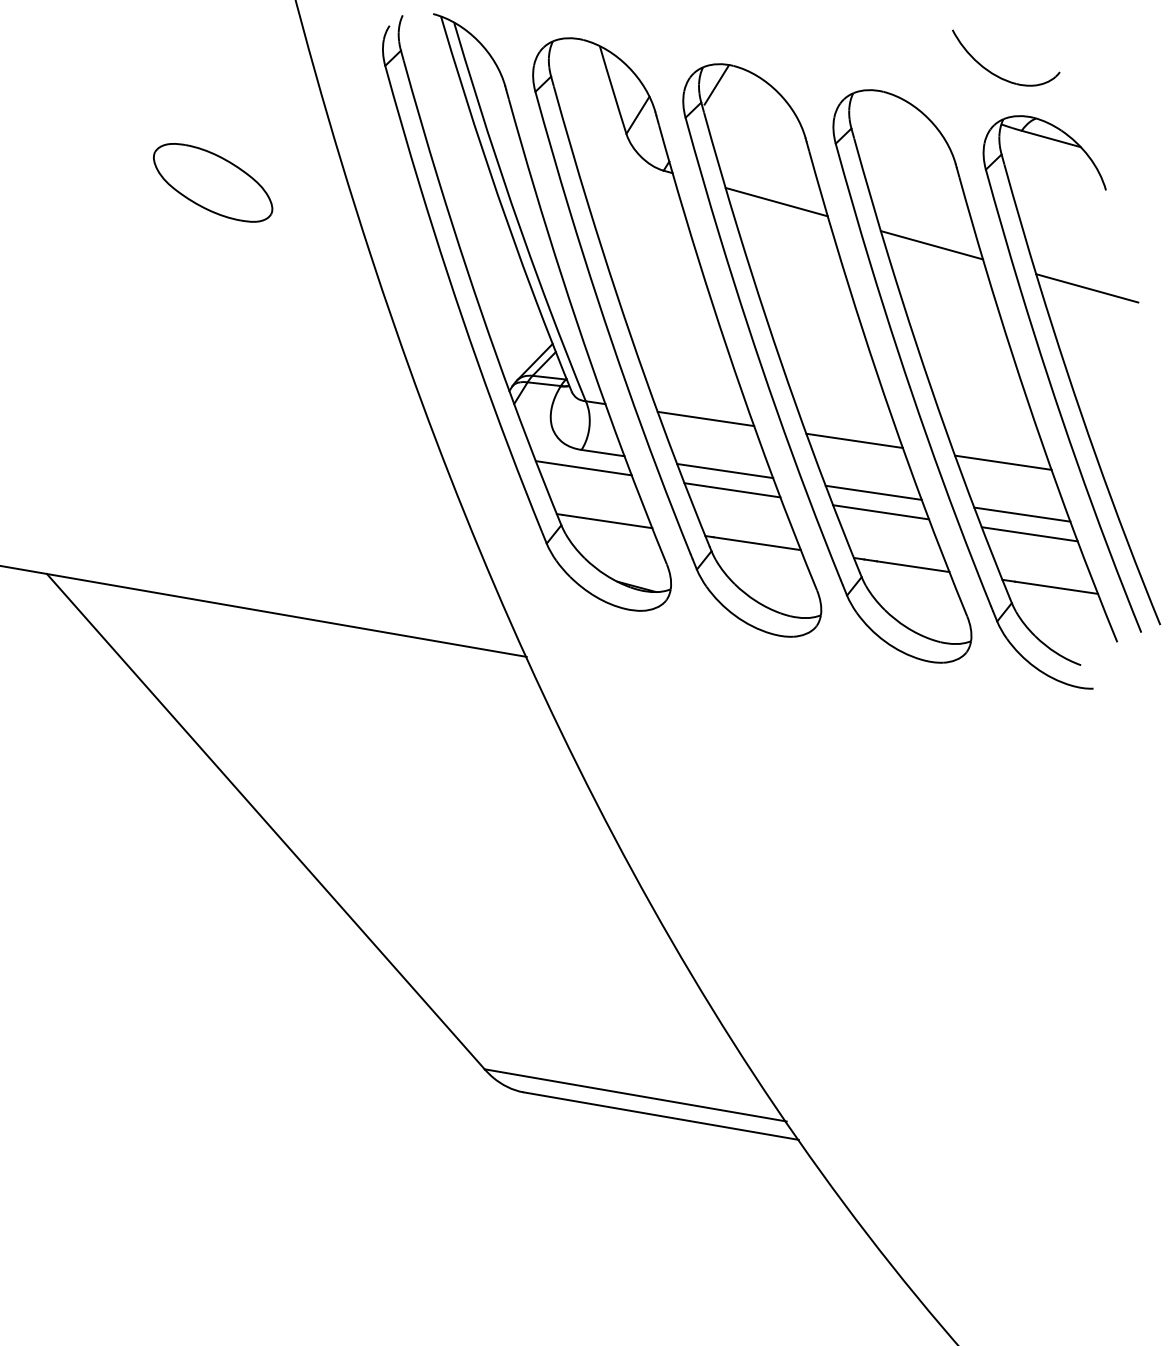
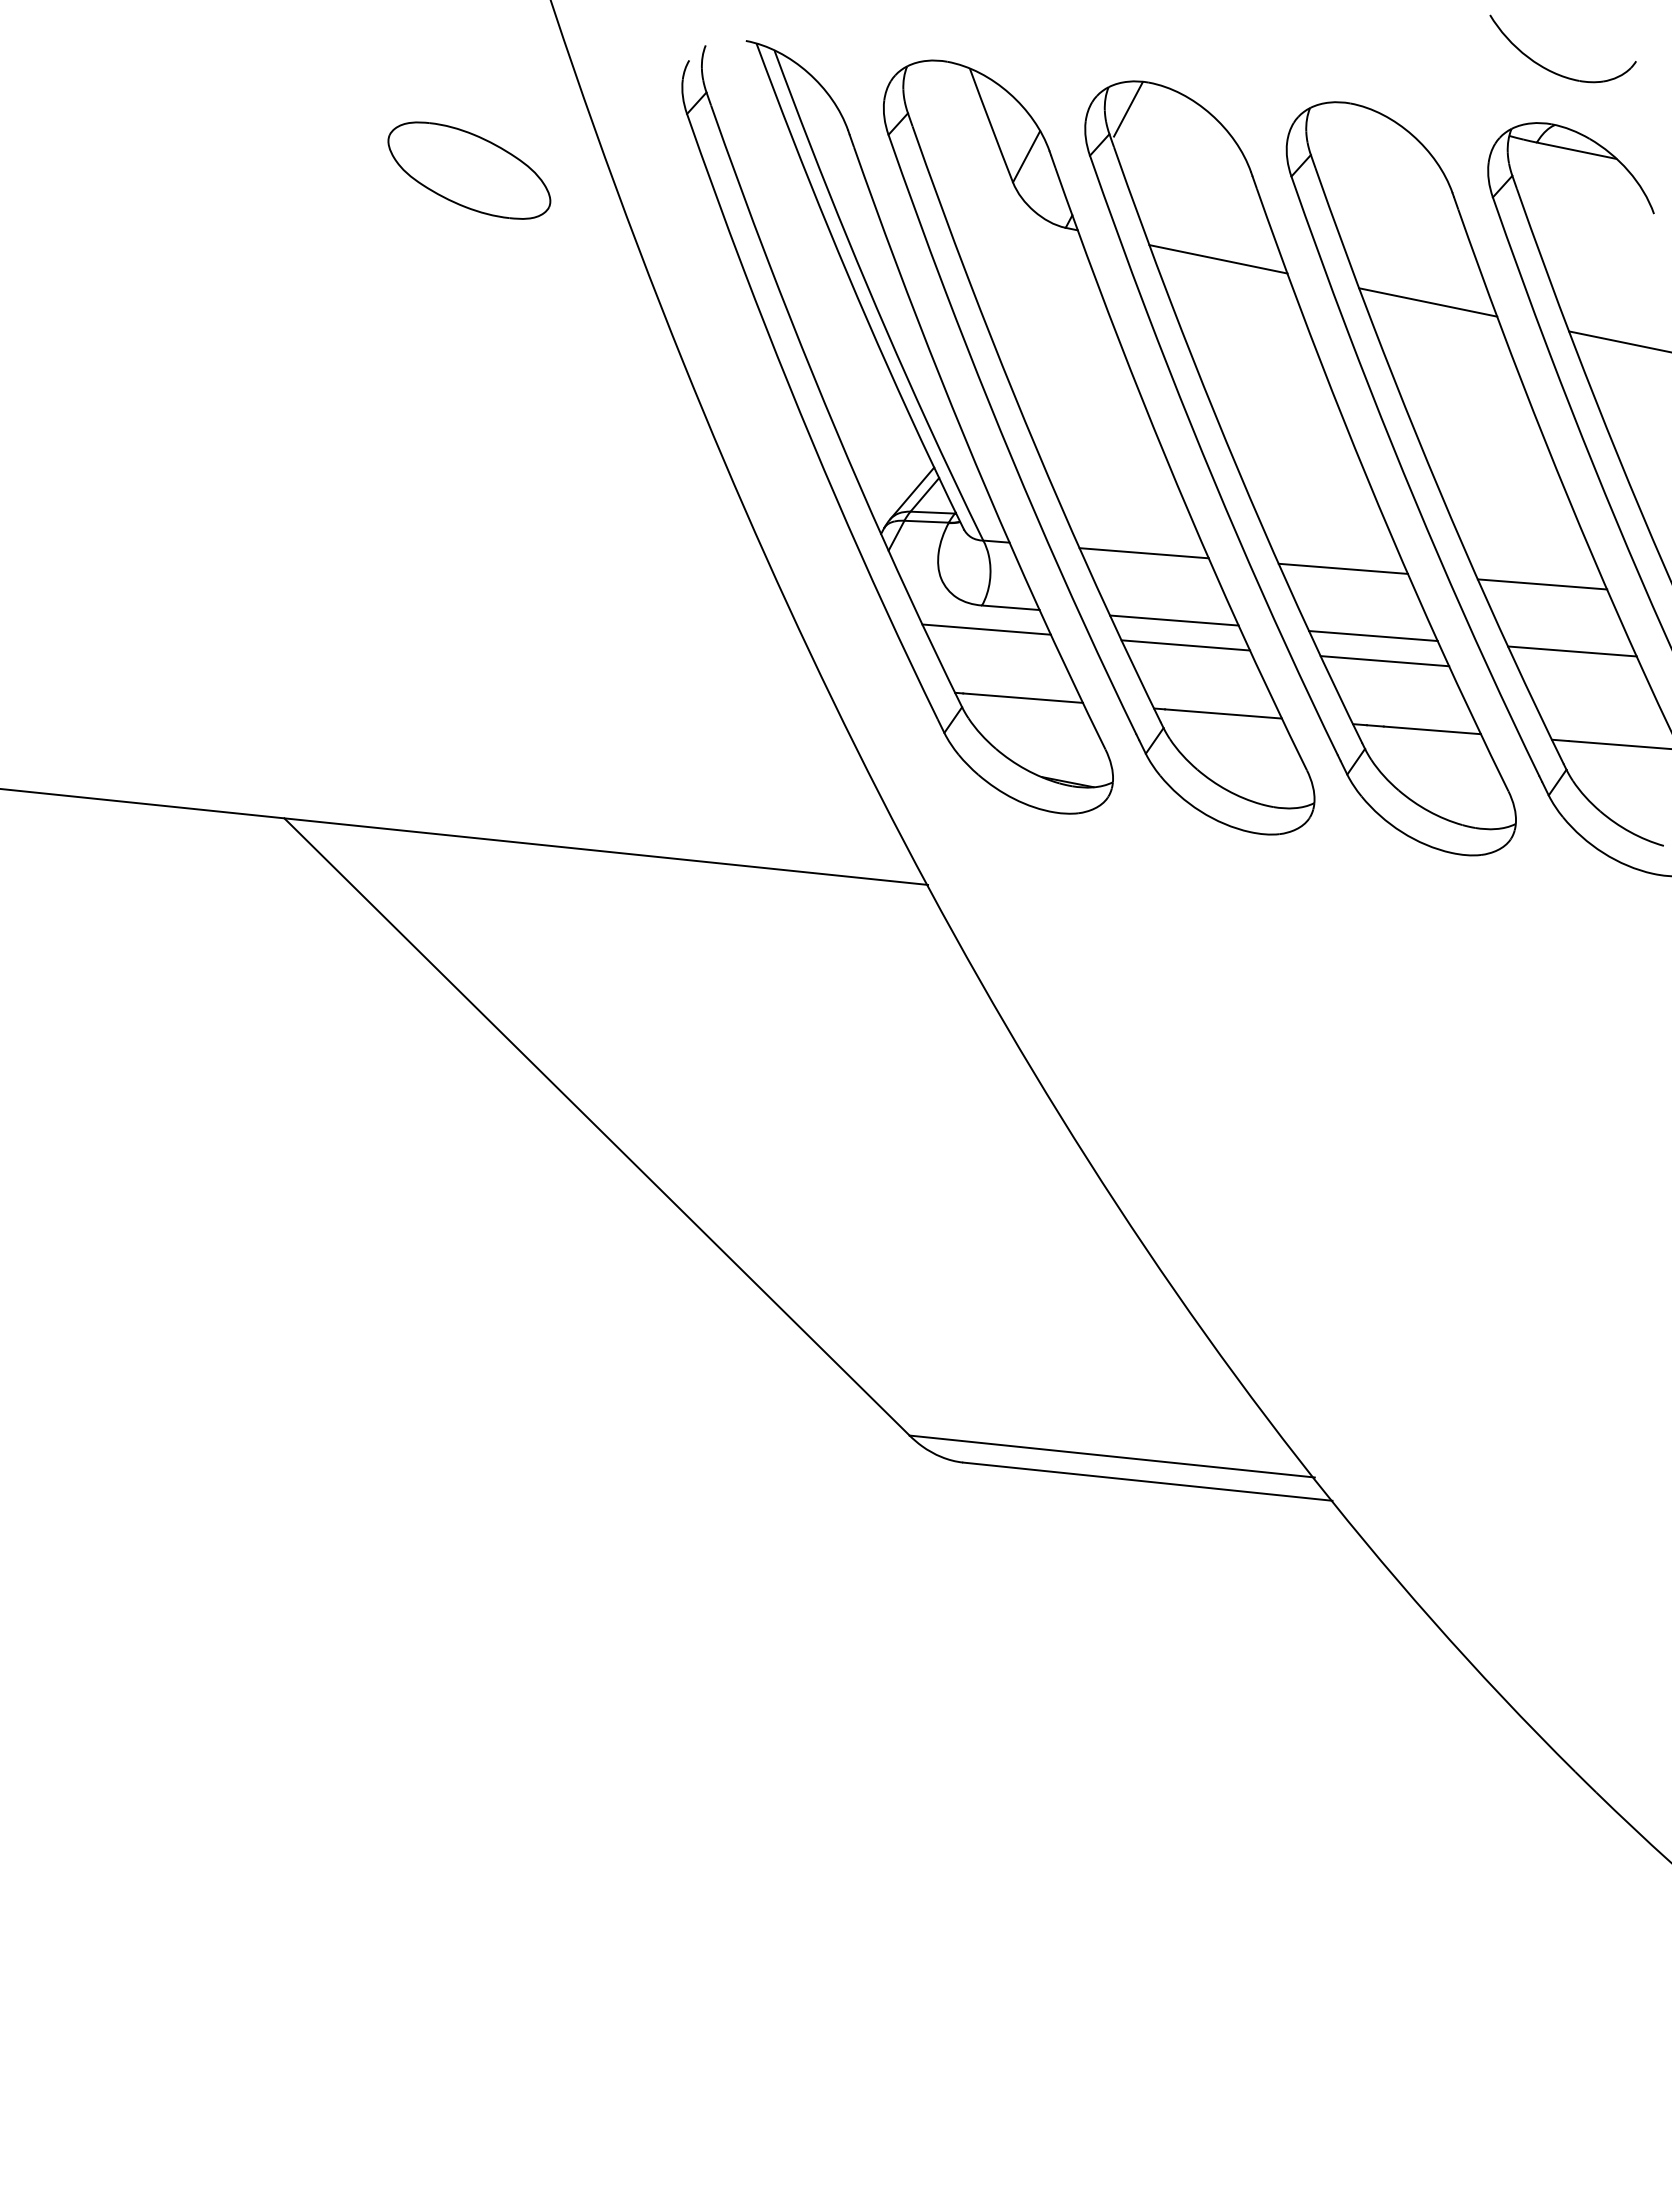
part: (995, 74) -> (1551, 70), moved
part: (213, 182) -> (469, 170), moved
line: (1029, 533) -> (1583, 676), removed

